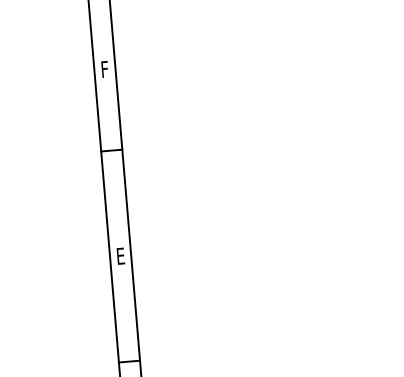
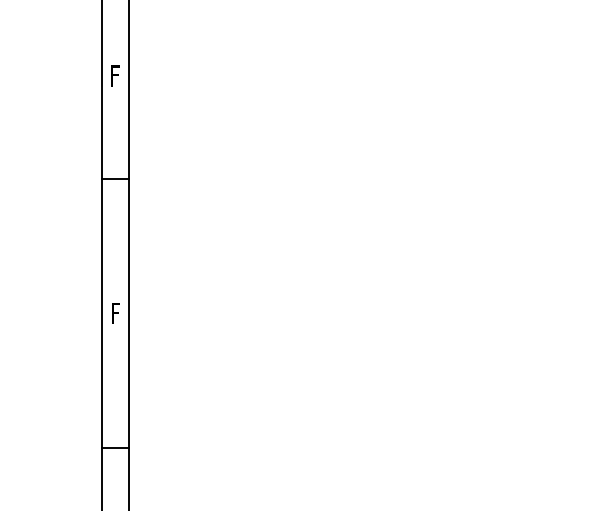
text: (120, 256) -> (115, 313), E -> F

